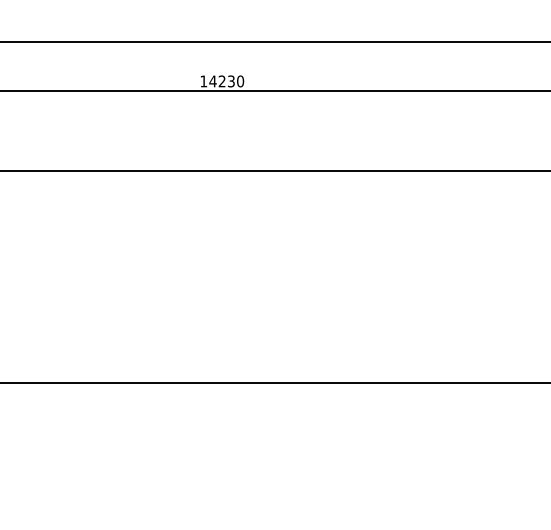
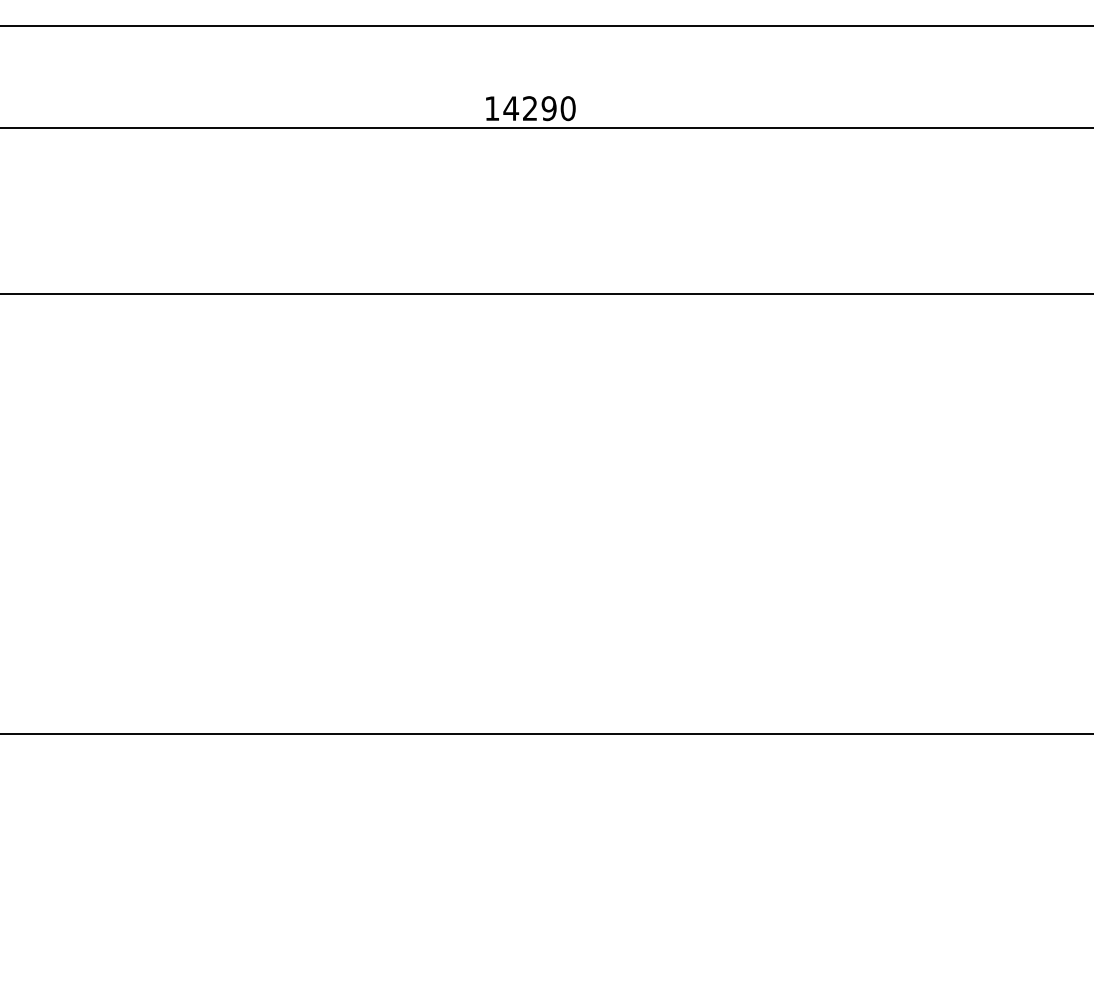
text: (230, 81) -> (547, 108), 14230 -> 14290

